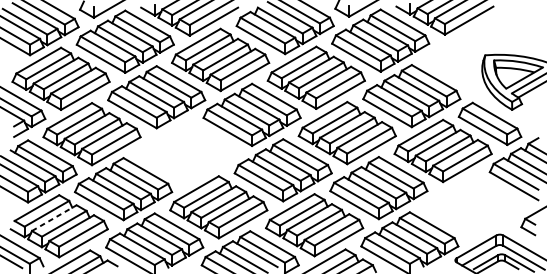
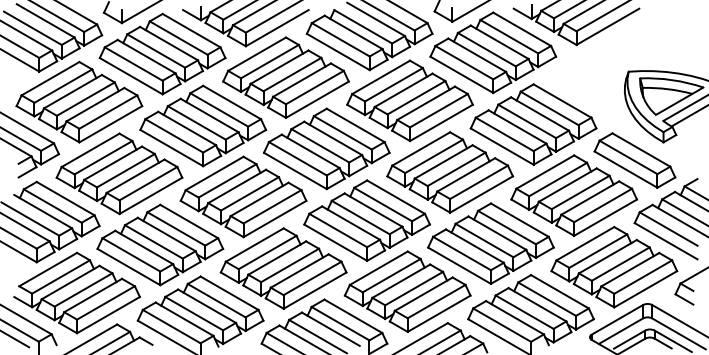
part: (187, 151) -> (243, 196), added
part: (474, 206) -> (614, 267), added
line: (54, 218) -> (71, 282), dashed -> solid

